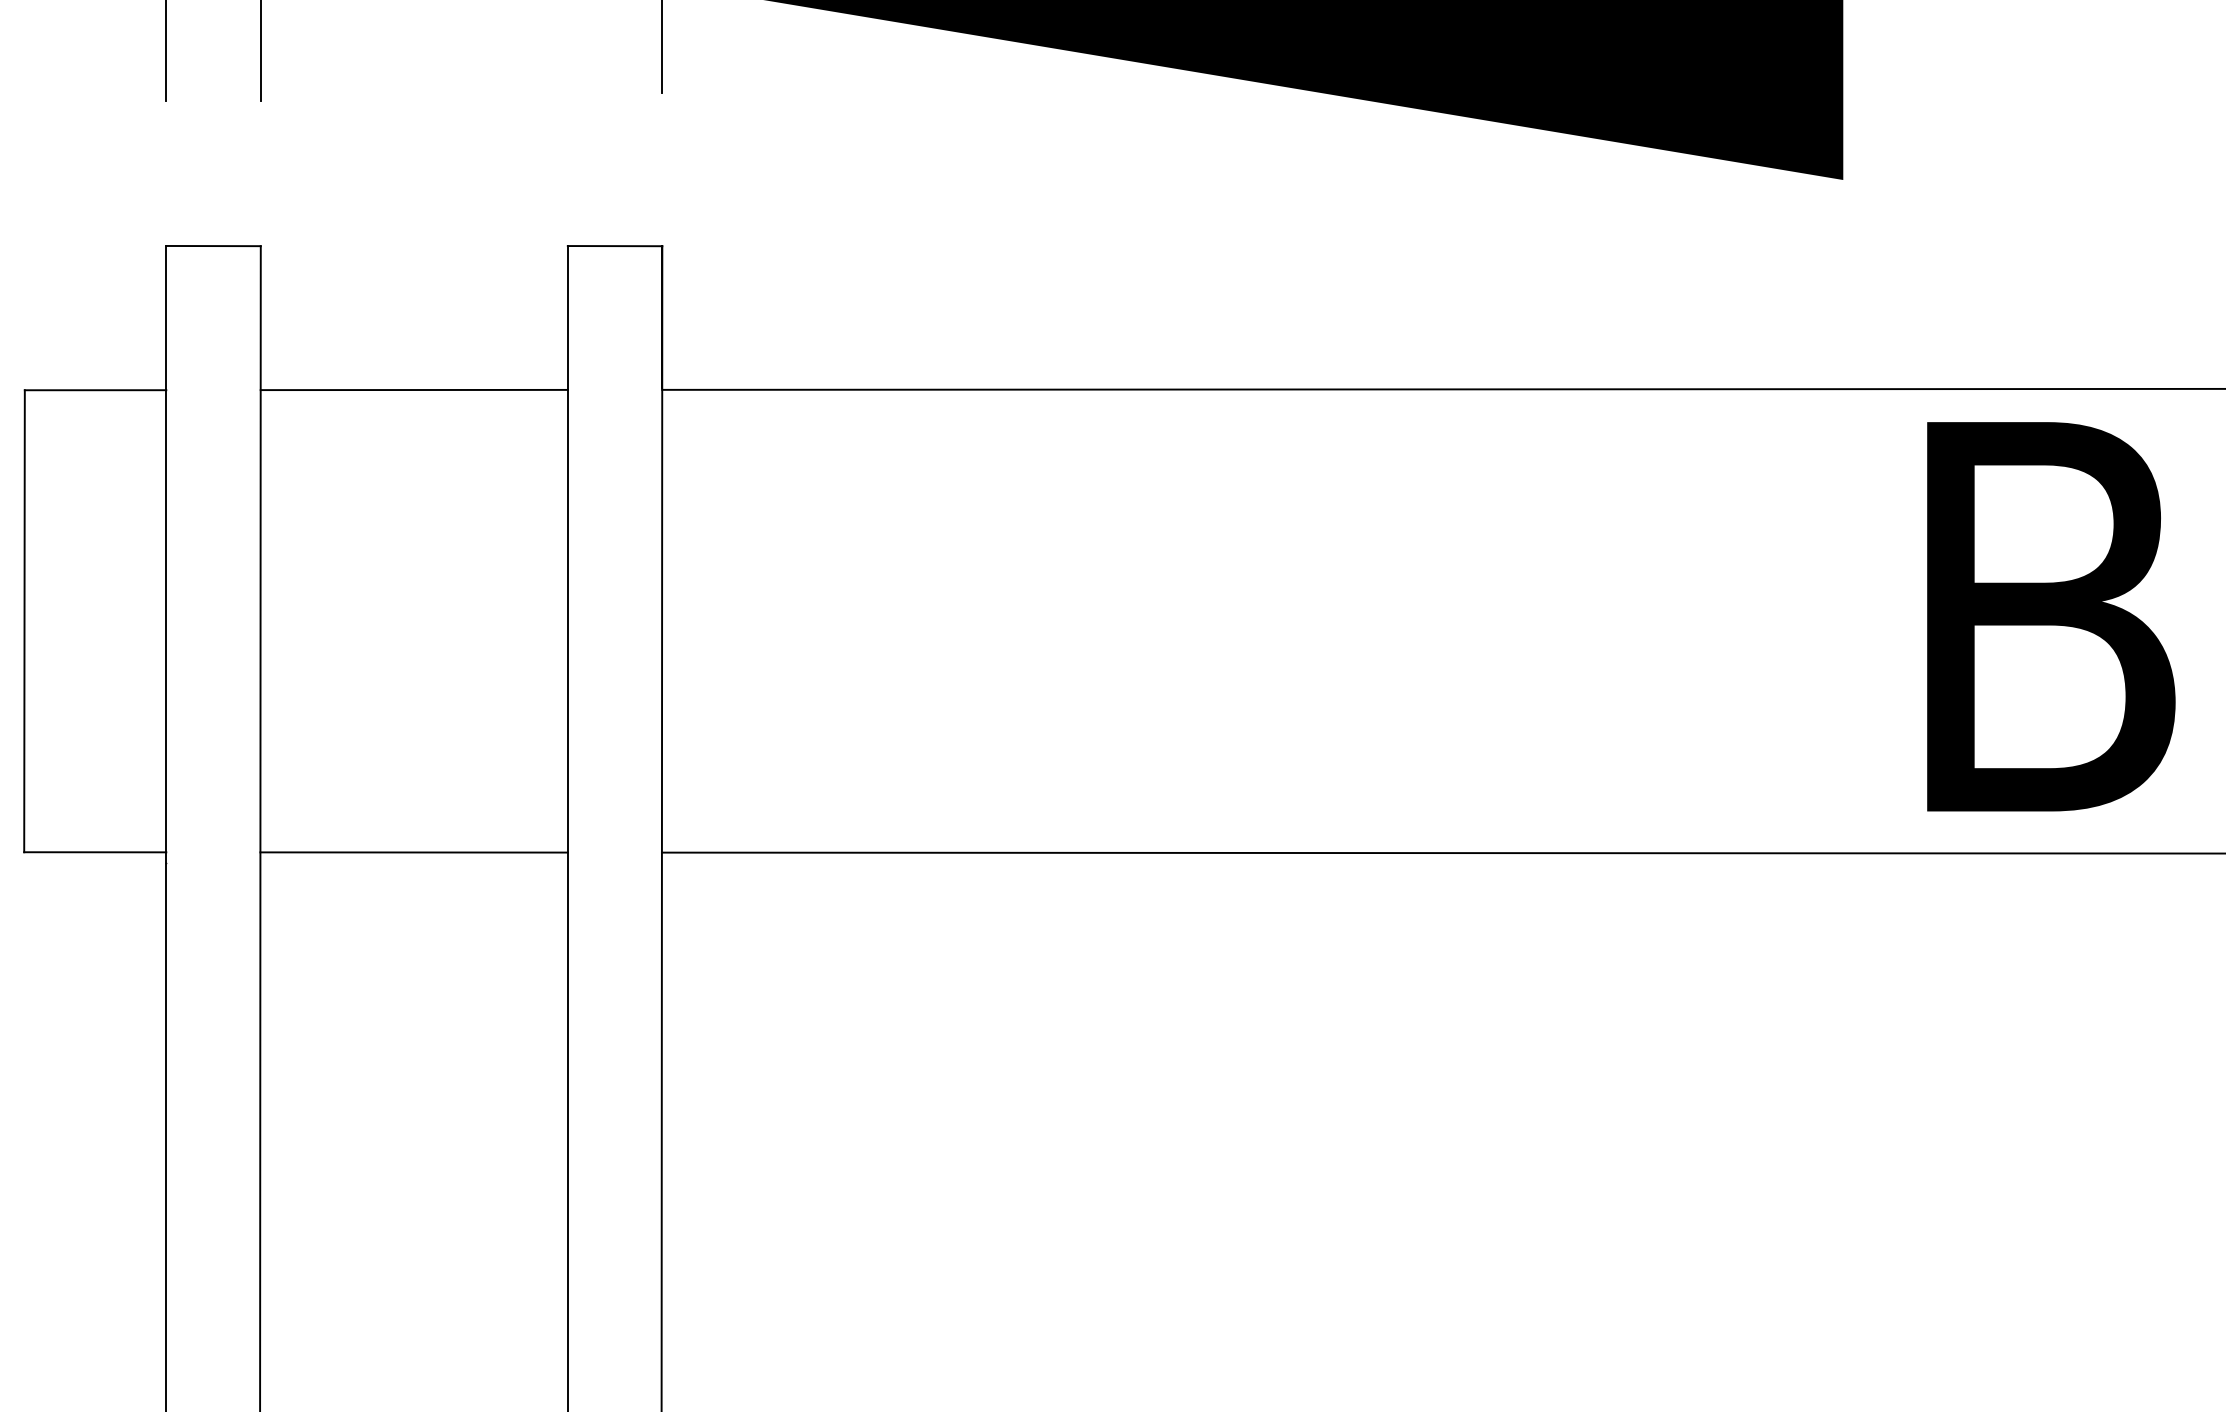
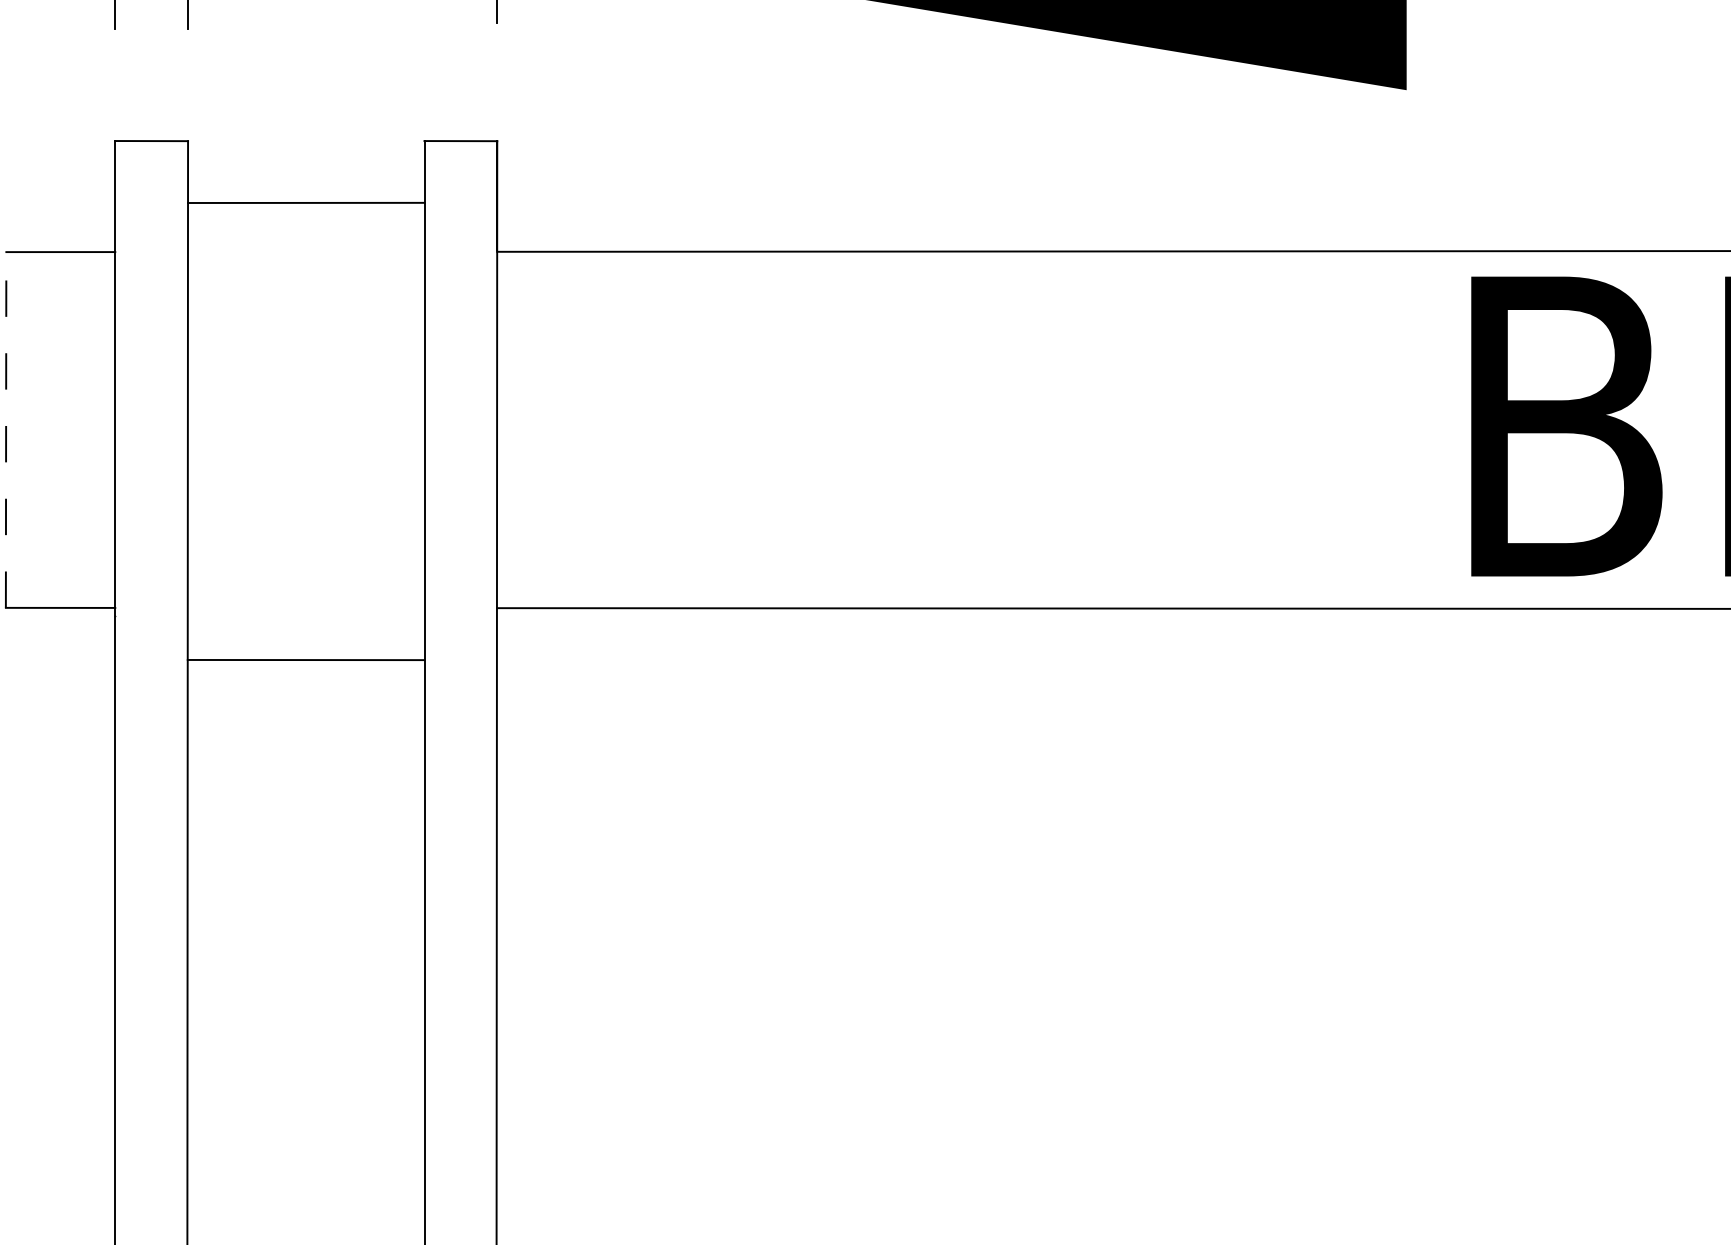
line: (413, 389) -> (305, 202), moved
line: (25, 620) -> (6, 429), solid -> dashed
line: (413, 851) -> (305, 659), moved

